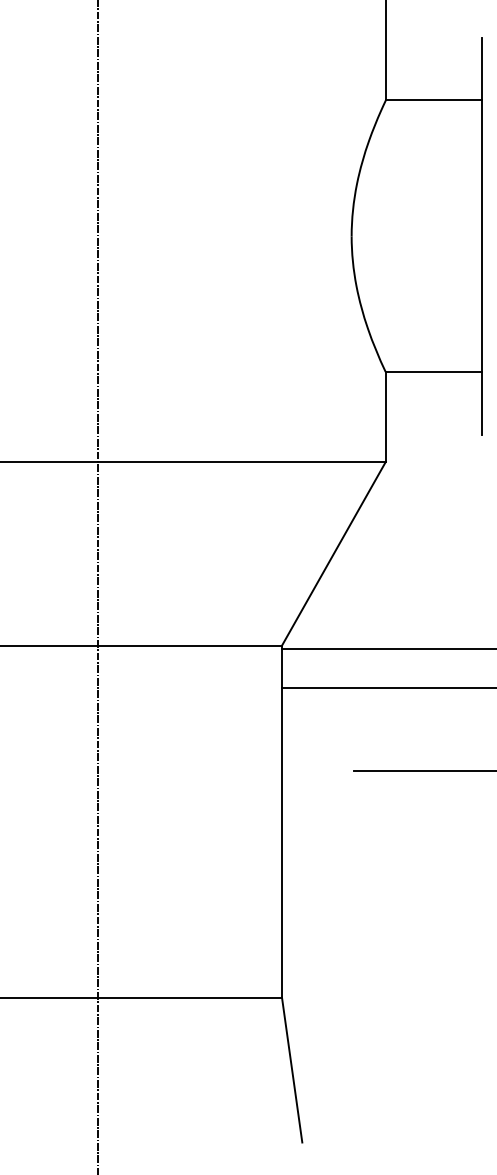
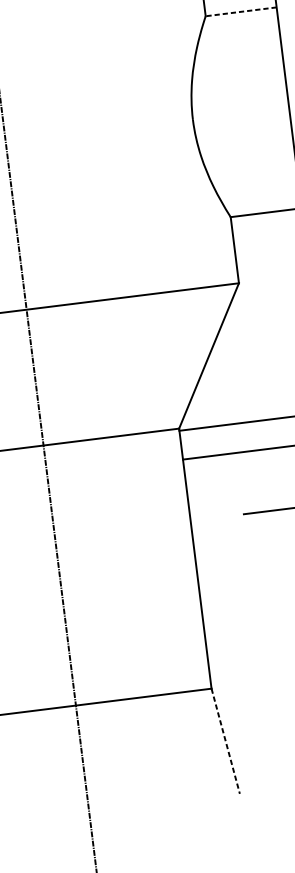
line: (433, 100) -> (240, 11), solid -> dashed
line: (292, 1070) -> (226, 741), solid -> dashed

